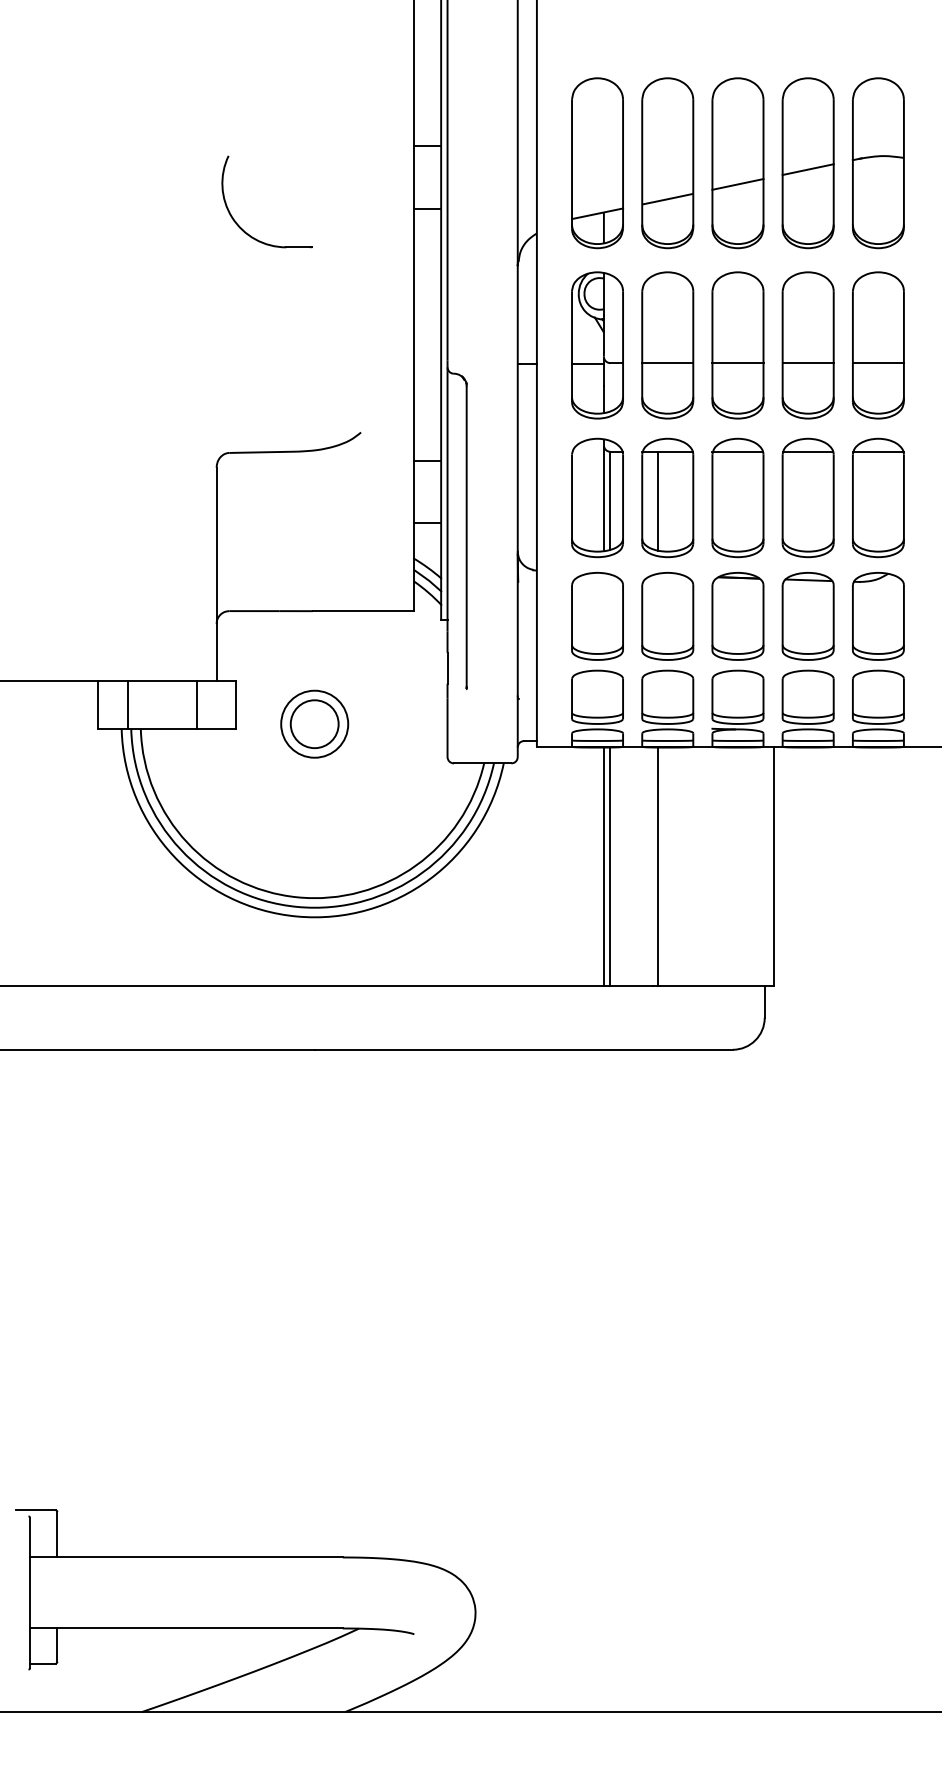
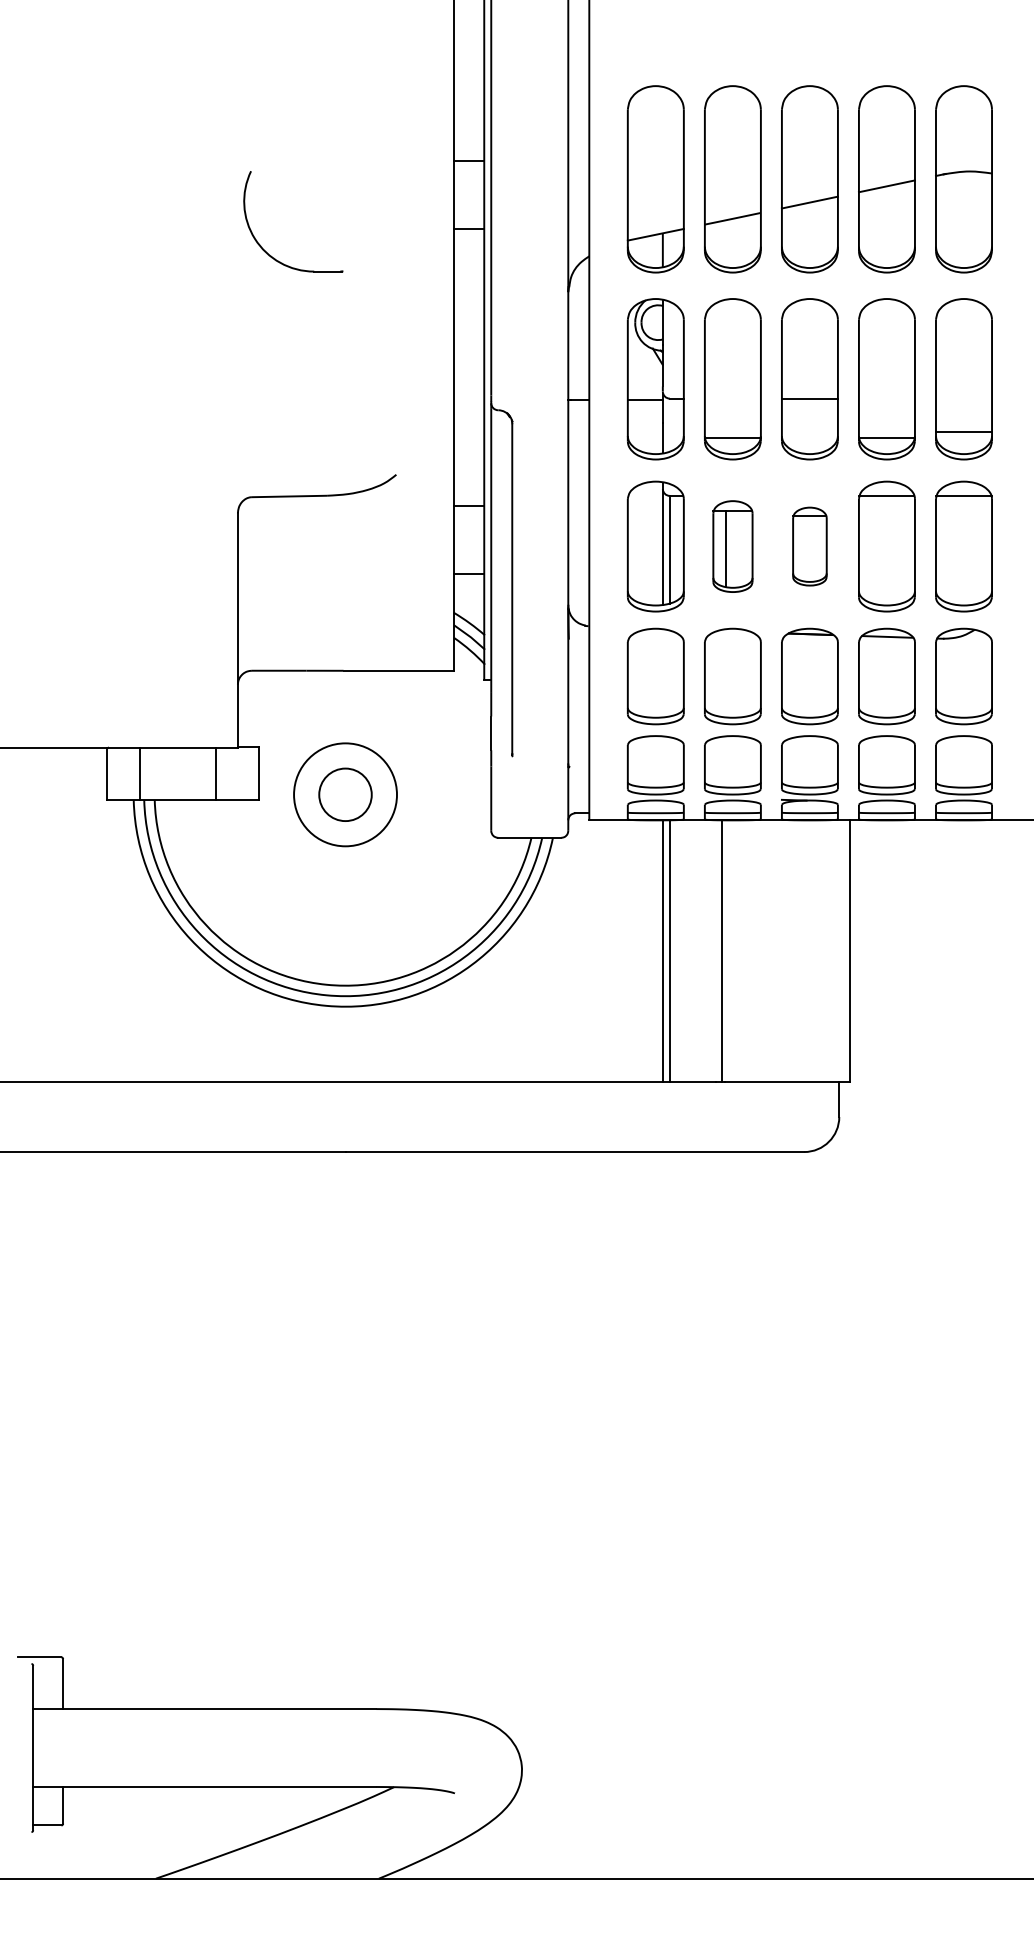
line: (667, 363) -> (732, 438), moved
line: (807, 363) -> (886, 438), moved
line: (877, 363) -> (963, 431), moved
part: (667, 497) -> (732, 546), size x0.7
part: (737, 497) -> (809, 546), size x0.6
circle: (314, 723) -> (345, 794), size x1.4

